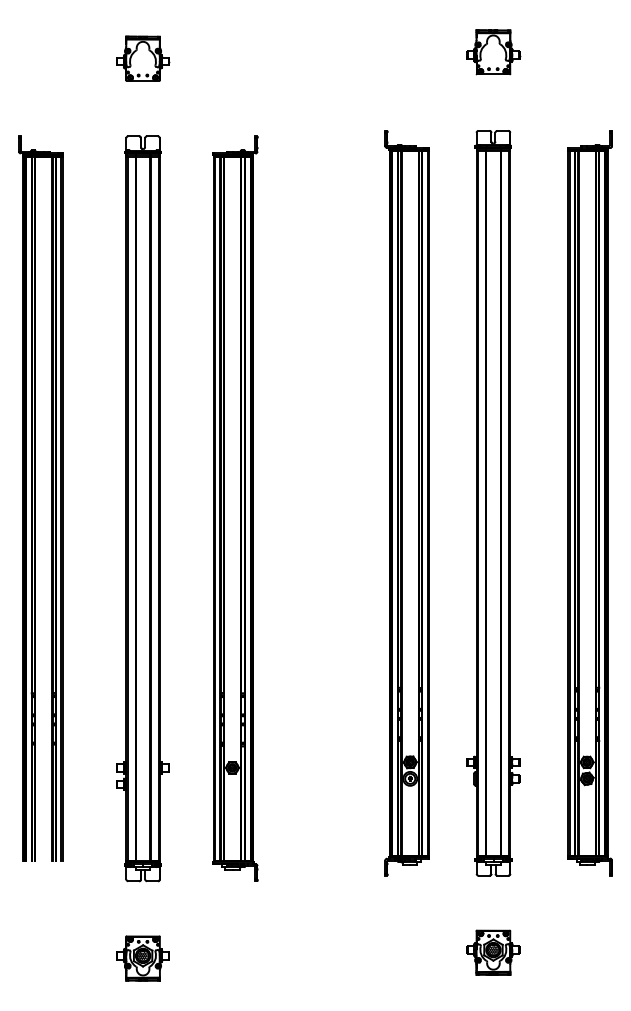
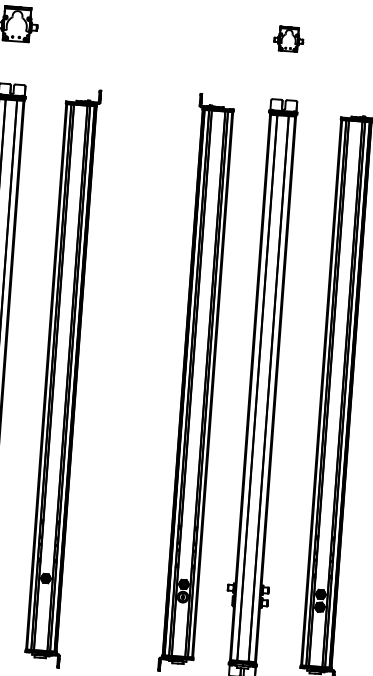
part: (493, 52) -> (288, 39), size x0.7

